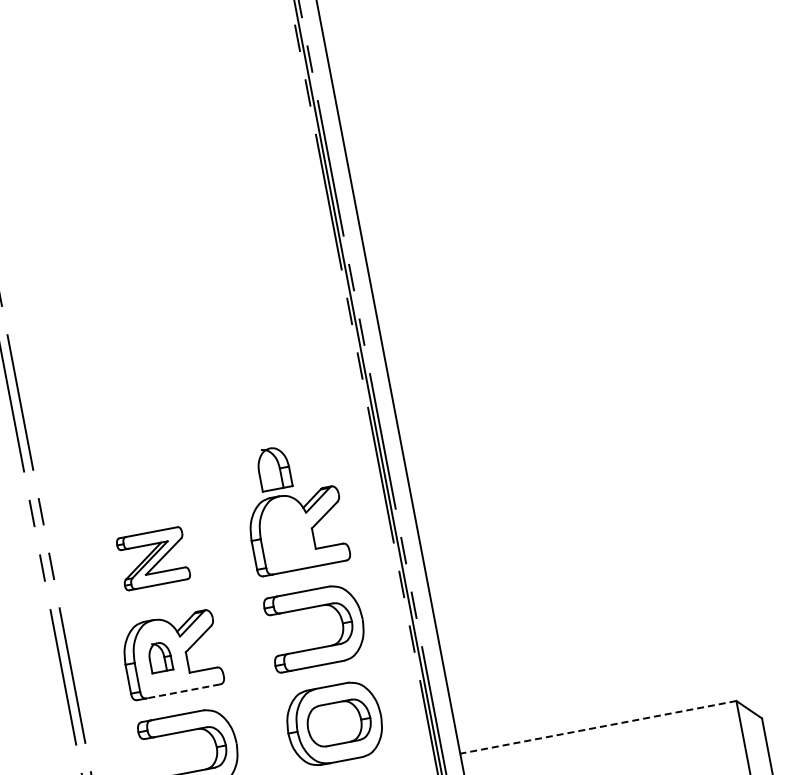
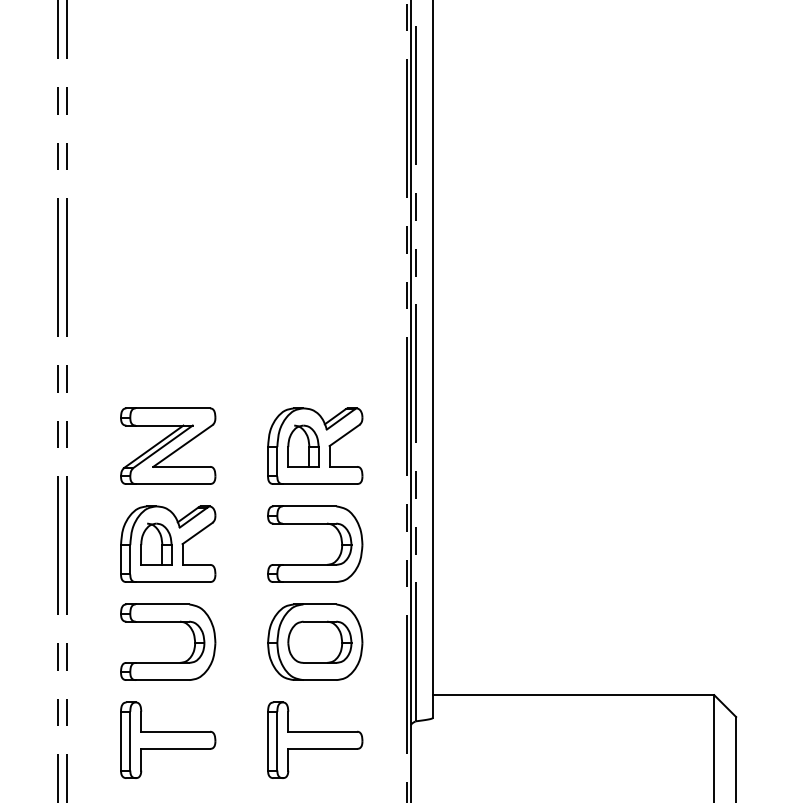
part: (273, 467) -> (303, 445), moved
part: (153, 558) -> (168, 445), size x1.43
part: (160, 656) -> (156, 543), size x1.43
line: (183, 691) -> (172, 582), dashed -> solid
line: (598, 727) -> (573, 695), dashed -> solid

